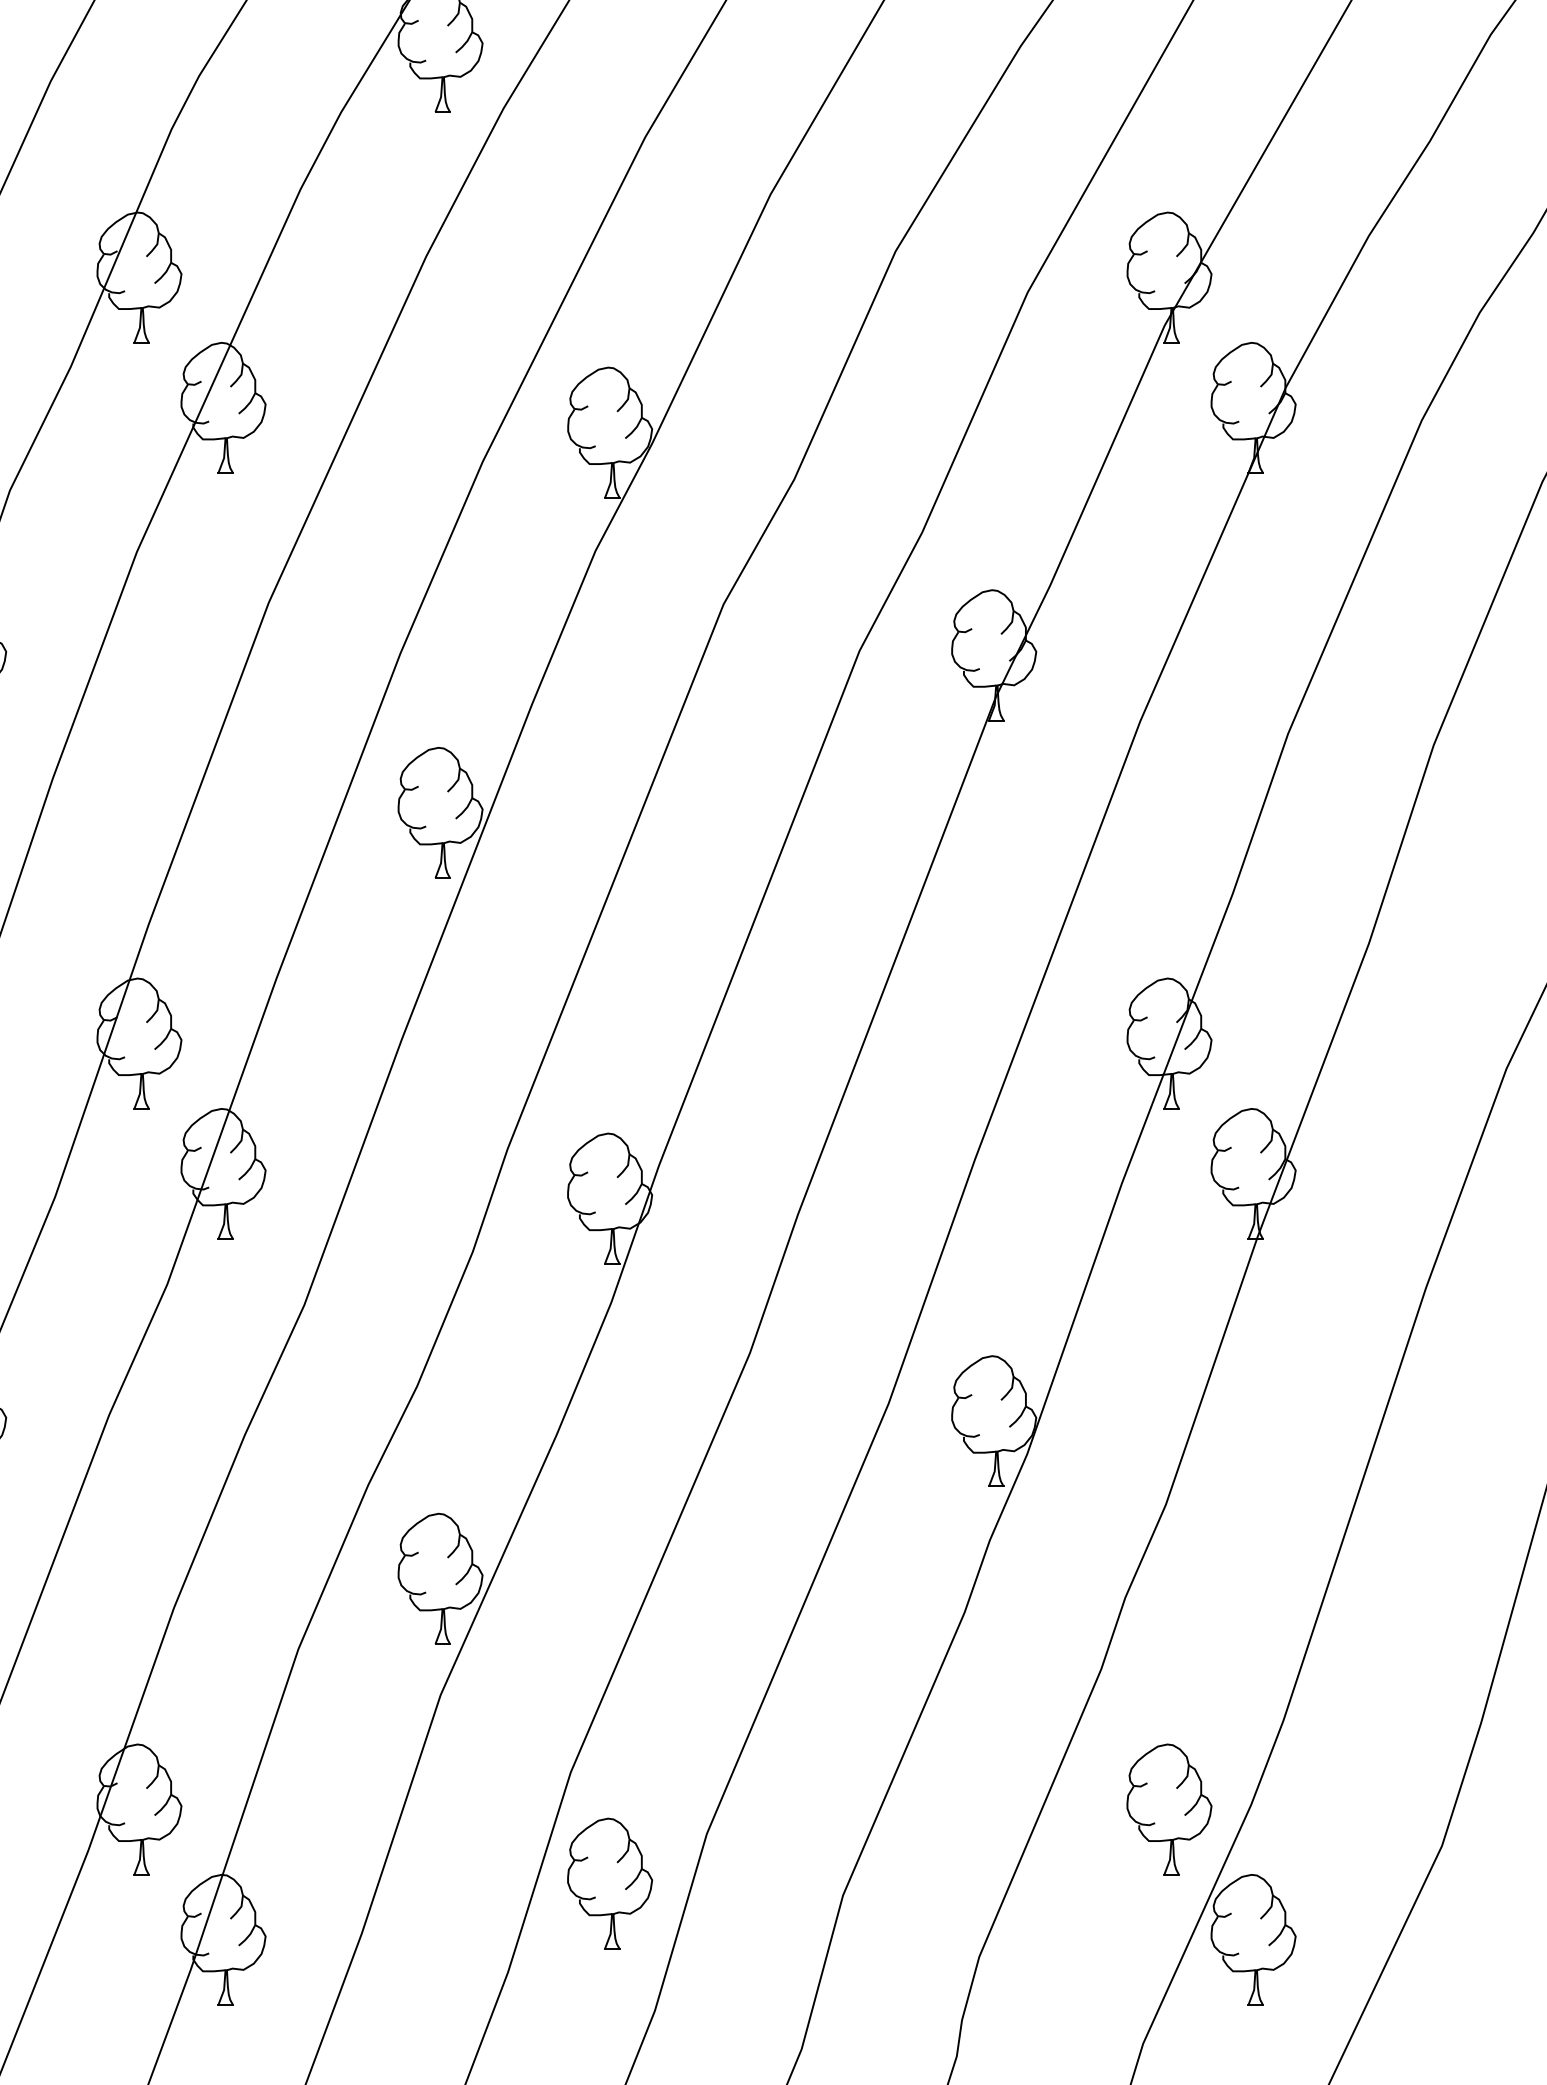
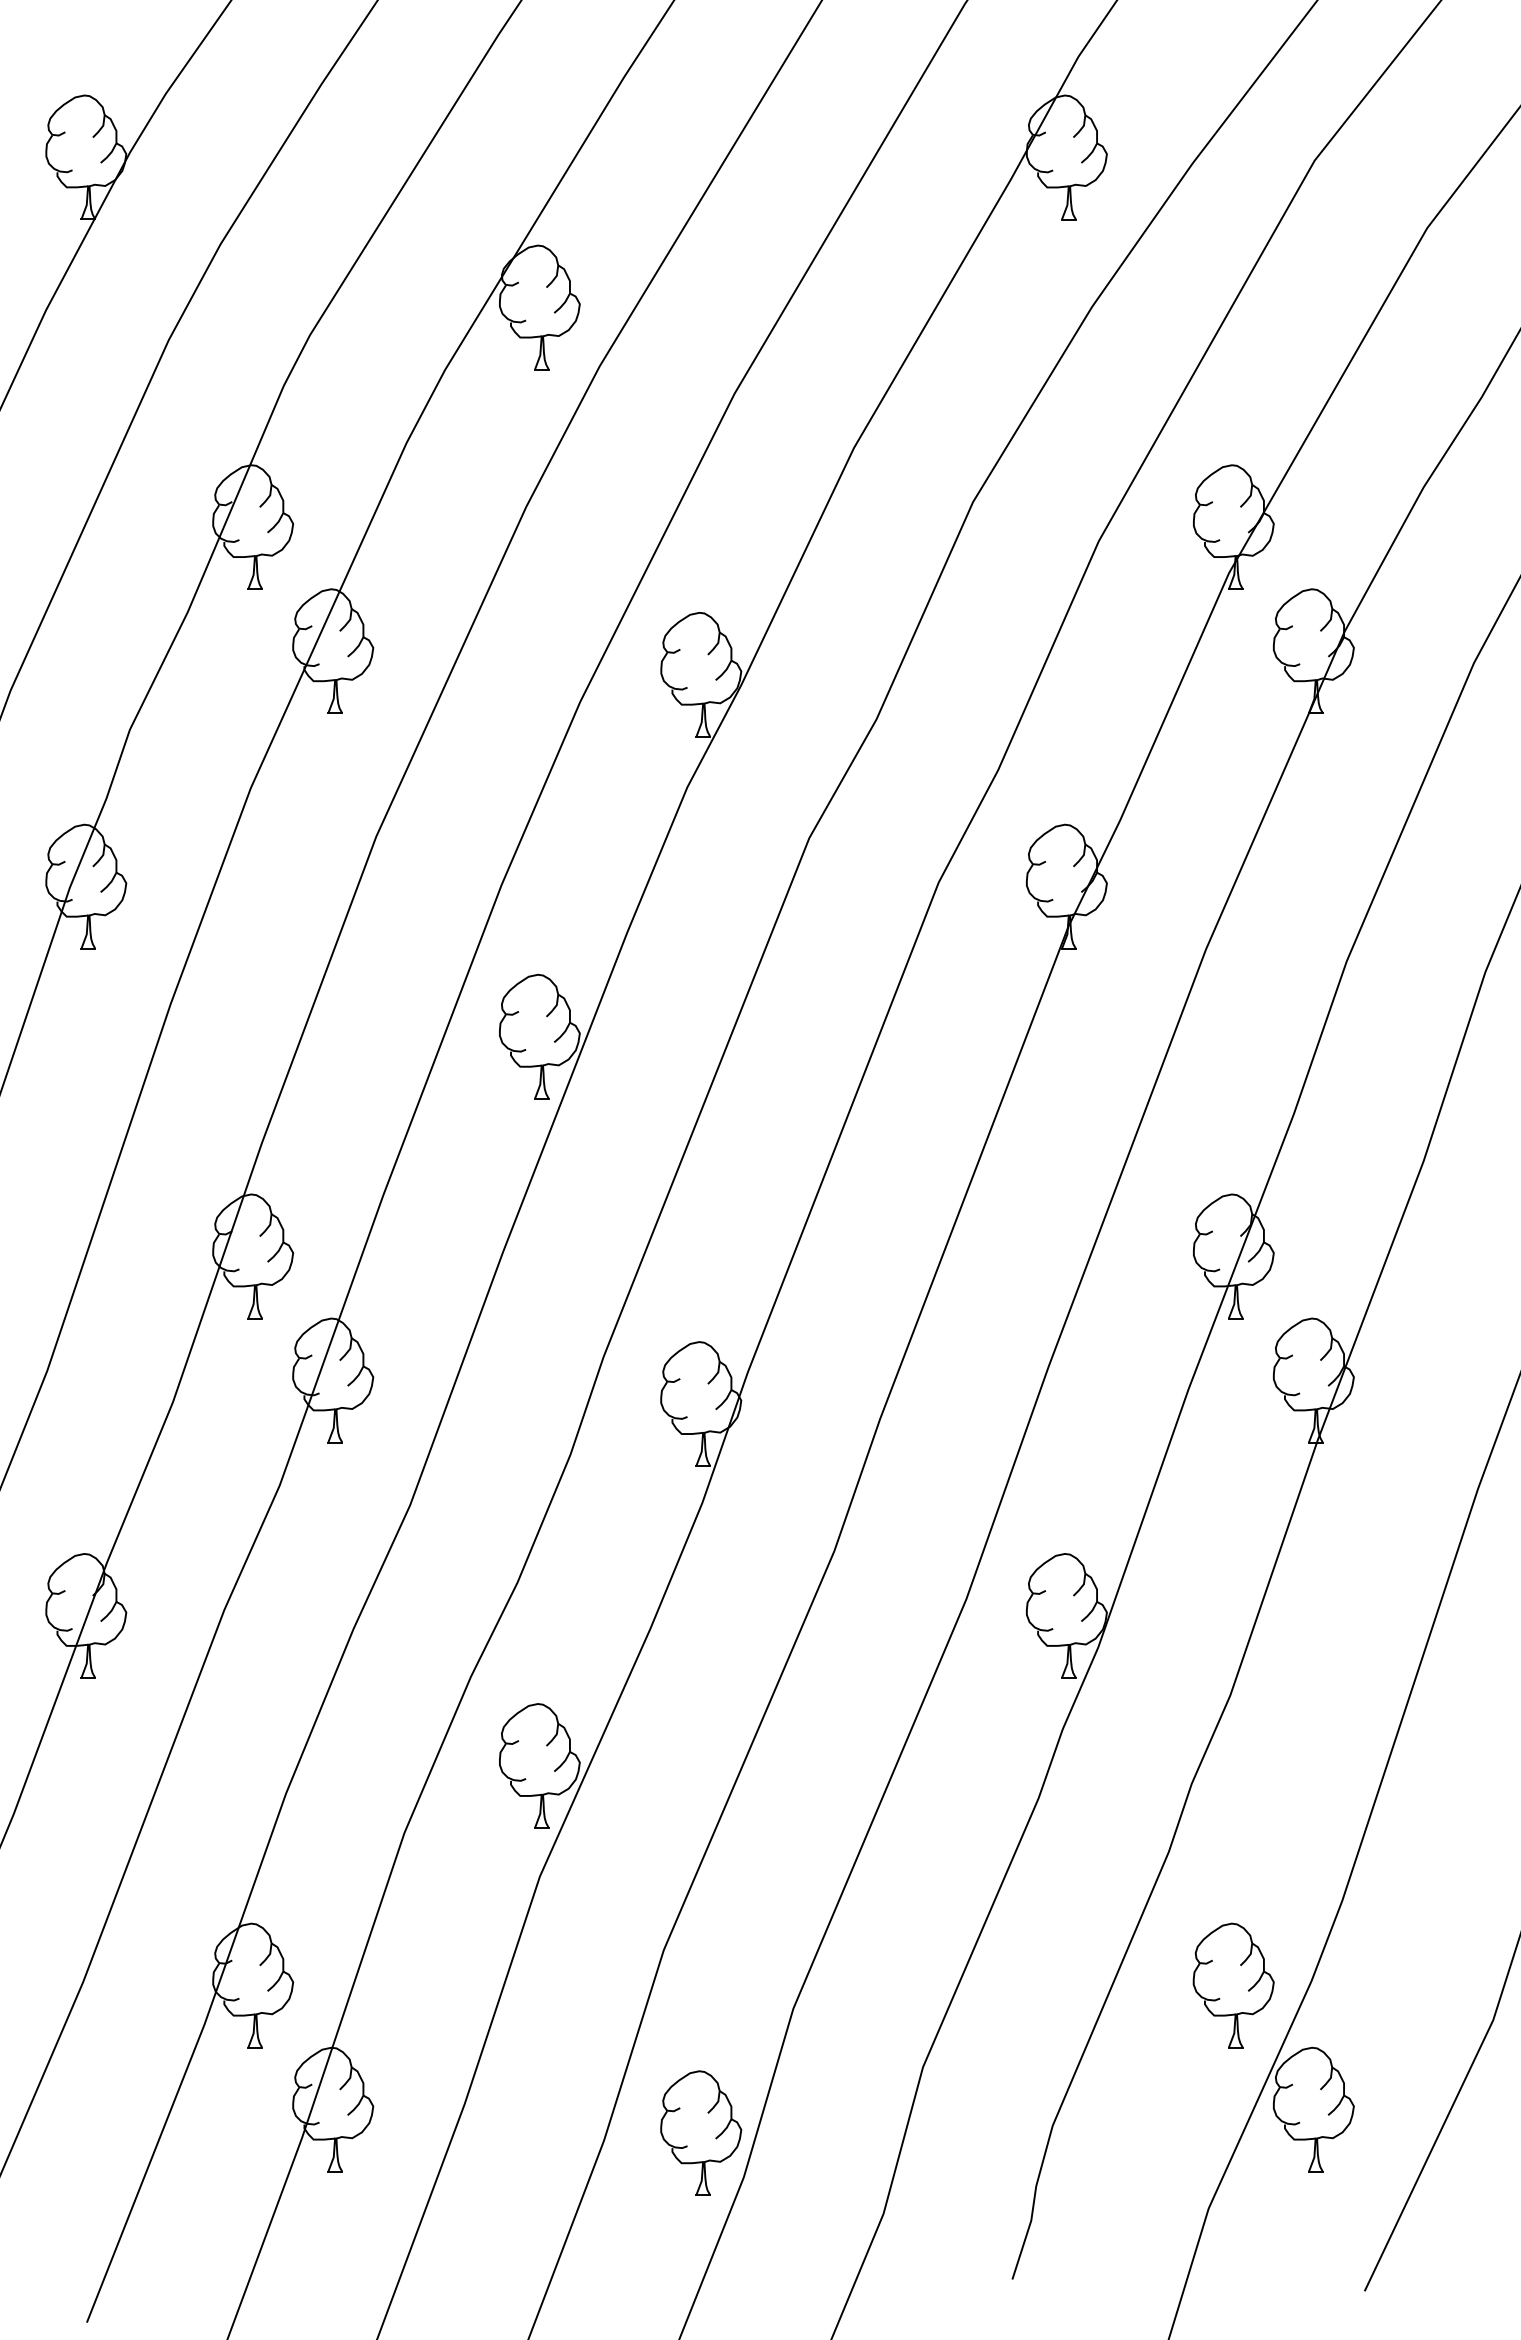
part: (610, 1882) -> (701, 2132), moved

